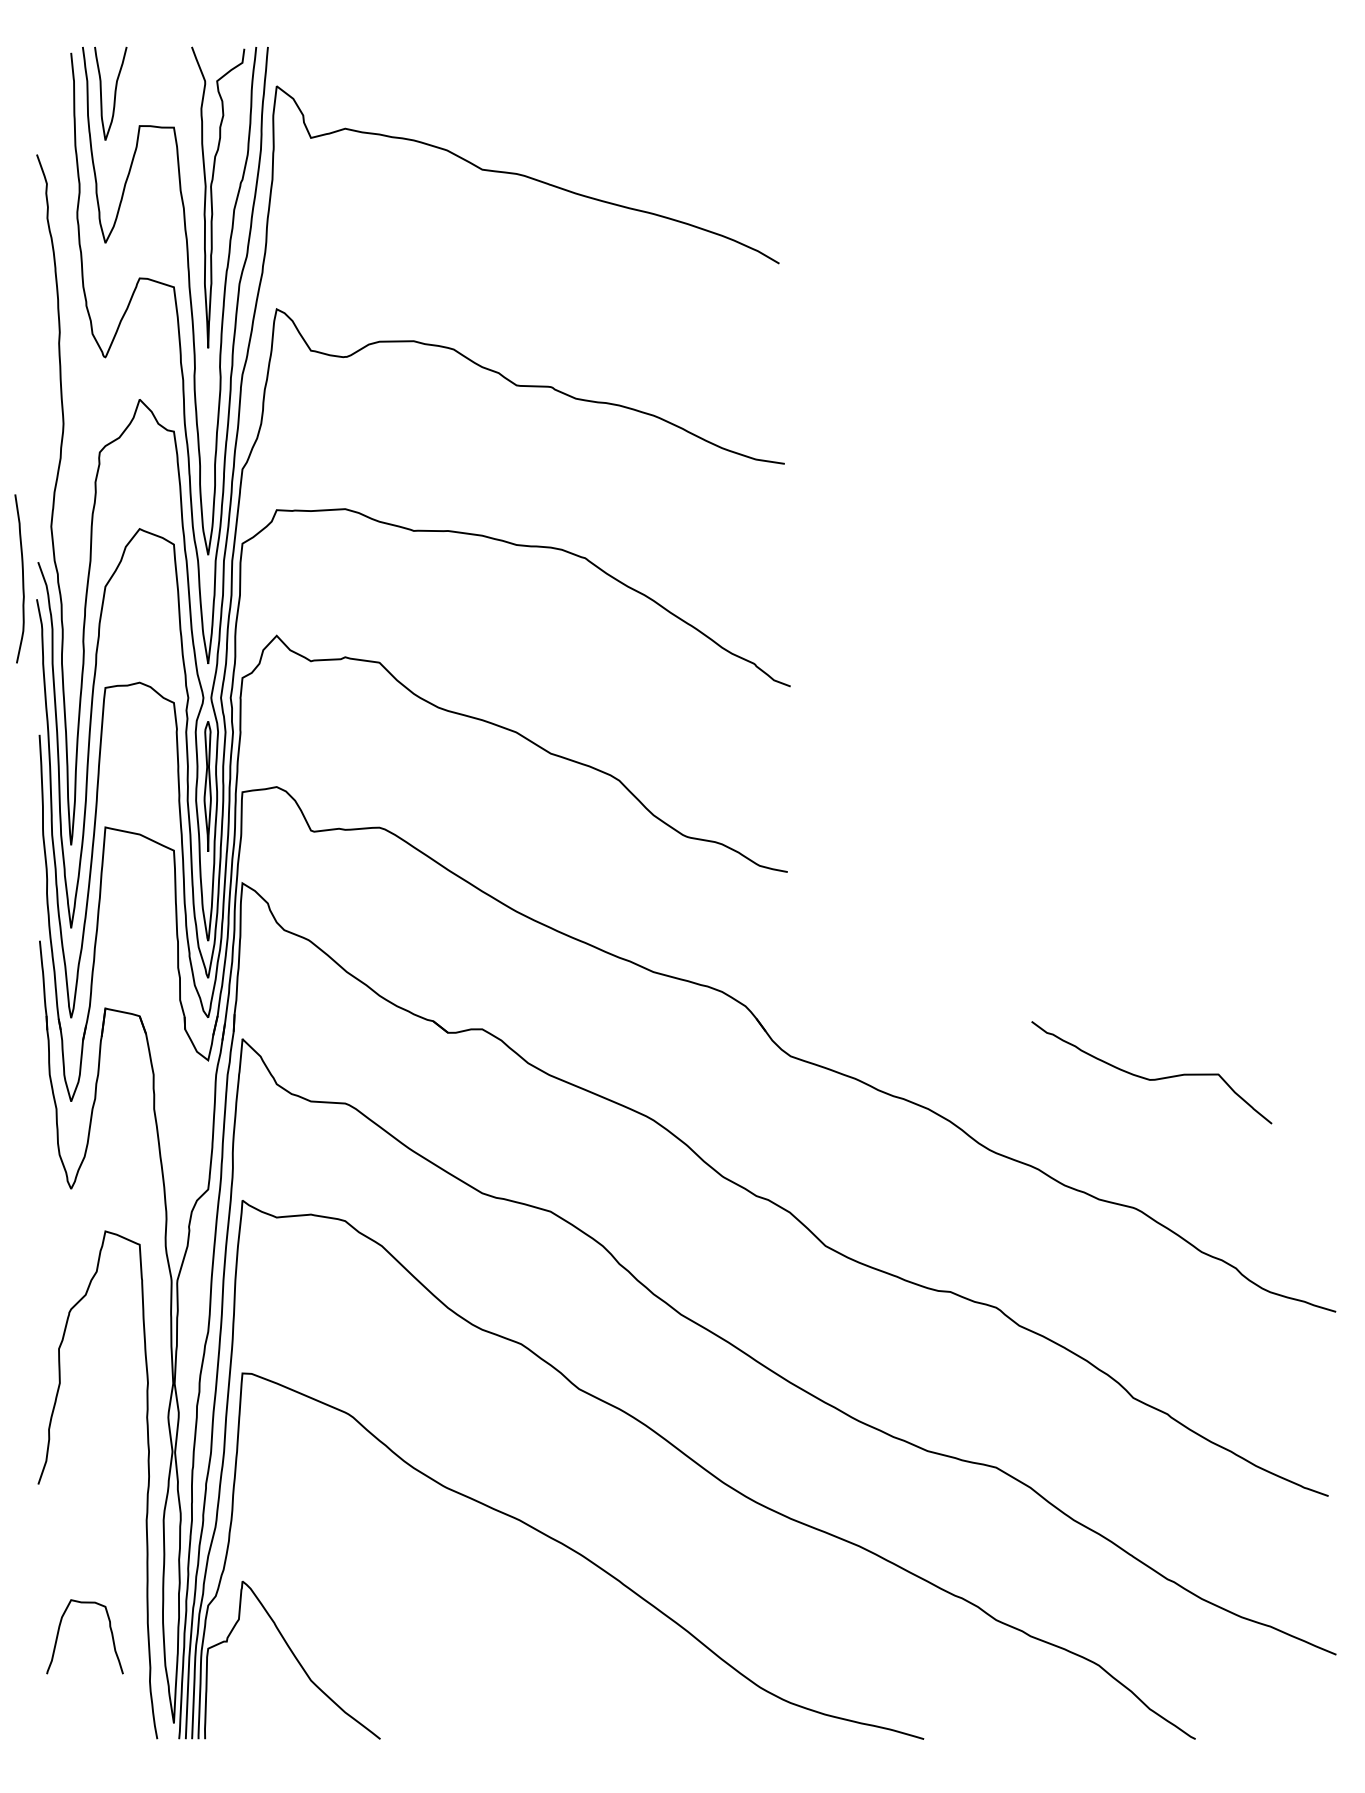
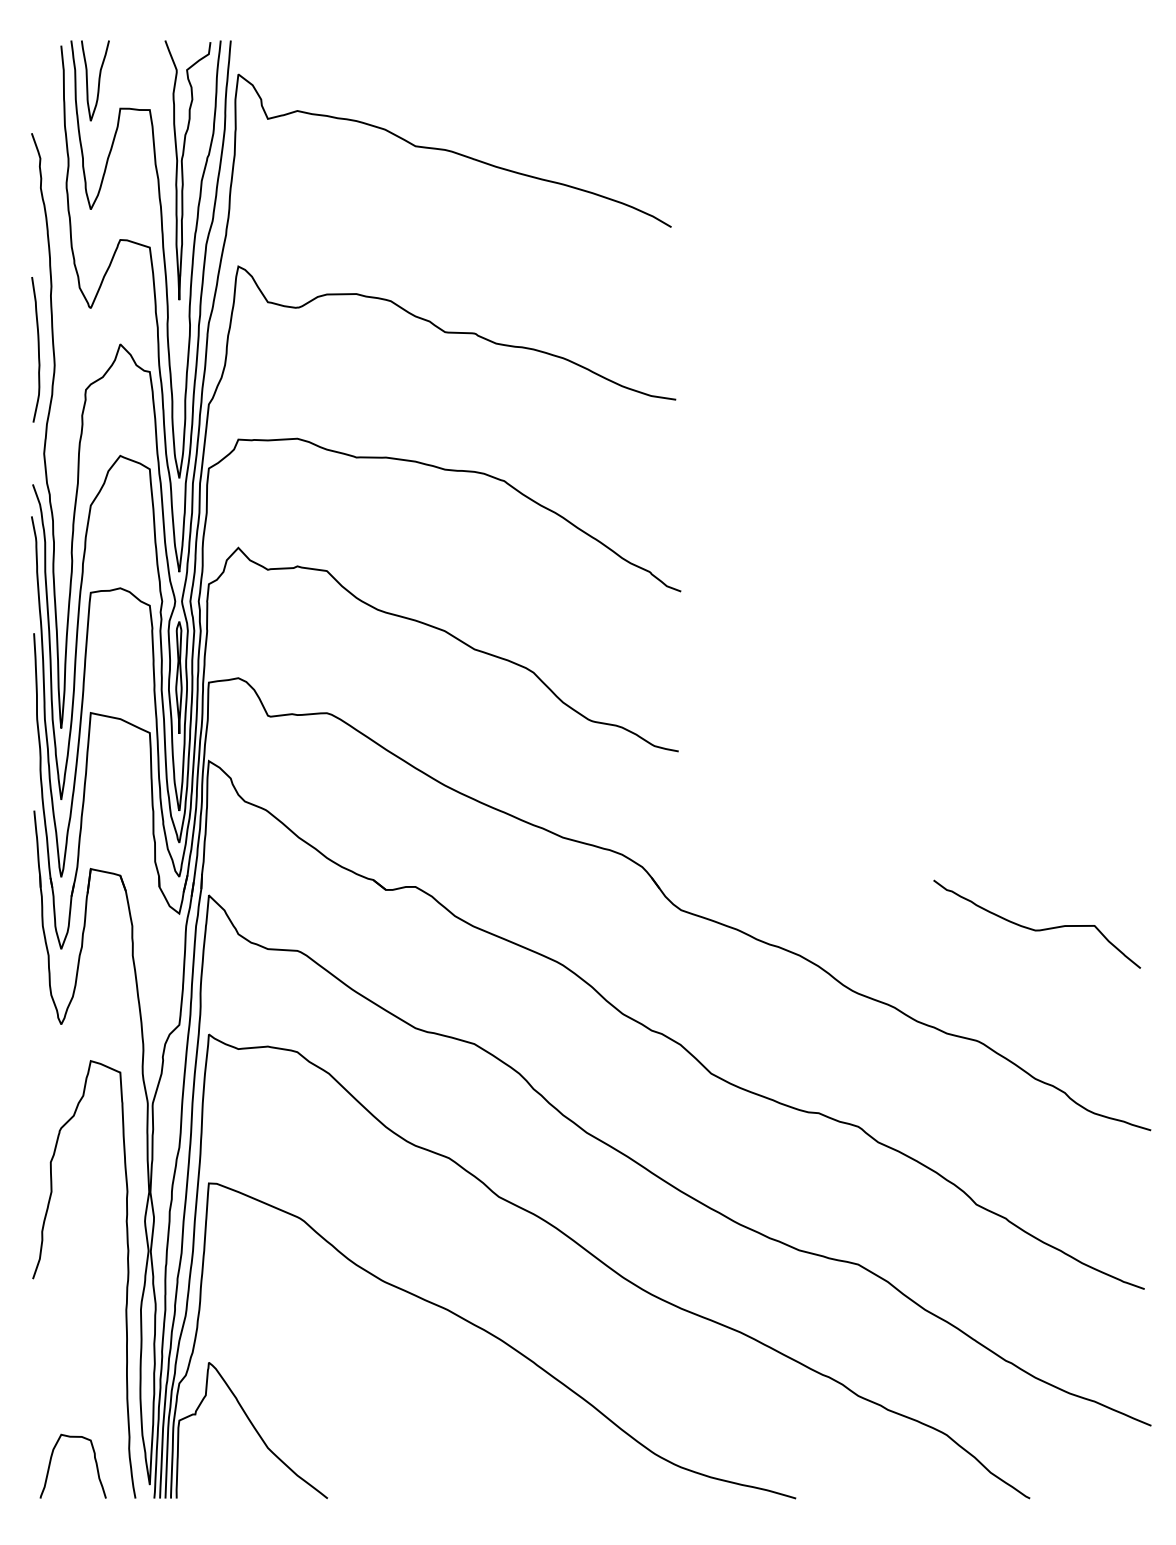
curve: (22, 578) -> (38, 349), moved
curve: (1149, 1078) -> (1035, 929), moved
curve: (59, 1631) -> (51, 1461), moved

